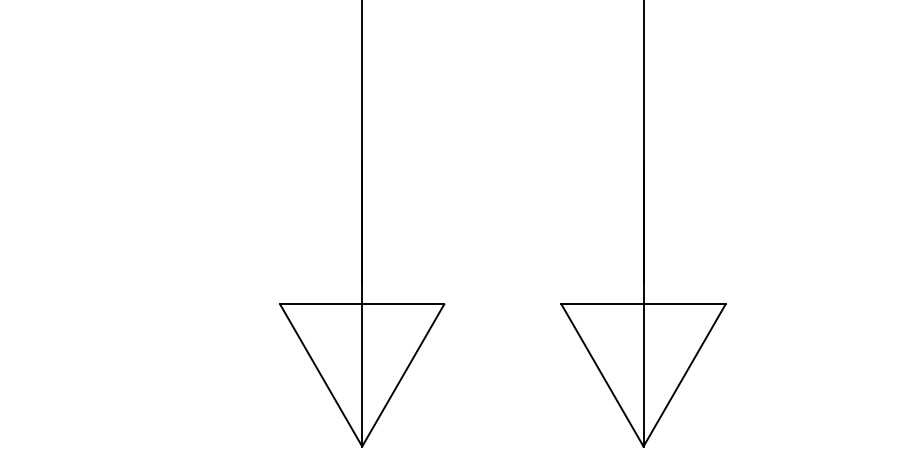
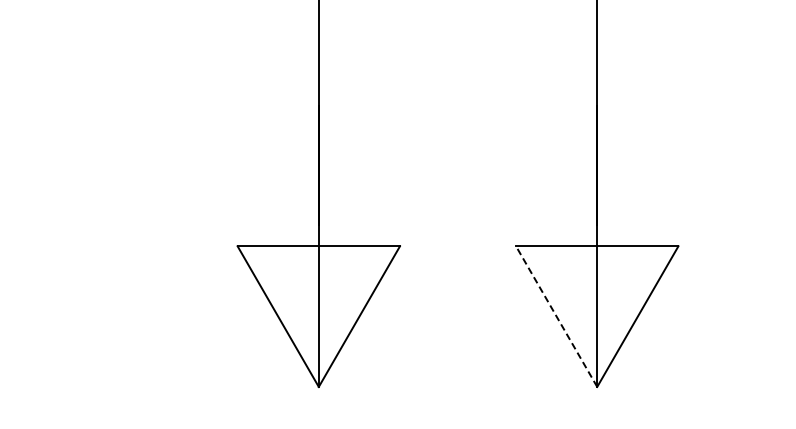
line: (602, 375) -> (556, 316), solid -> dashed

